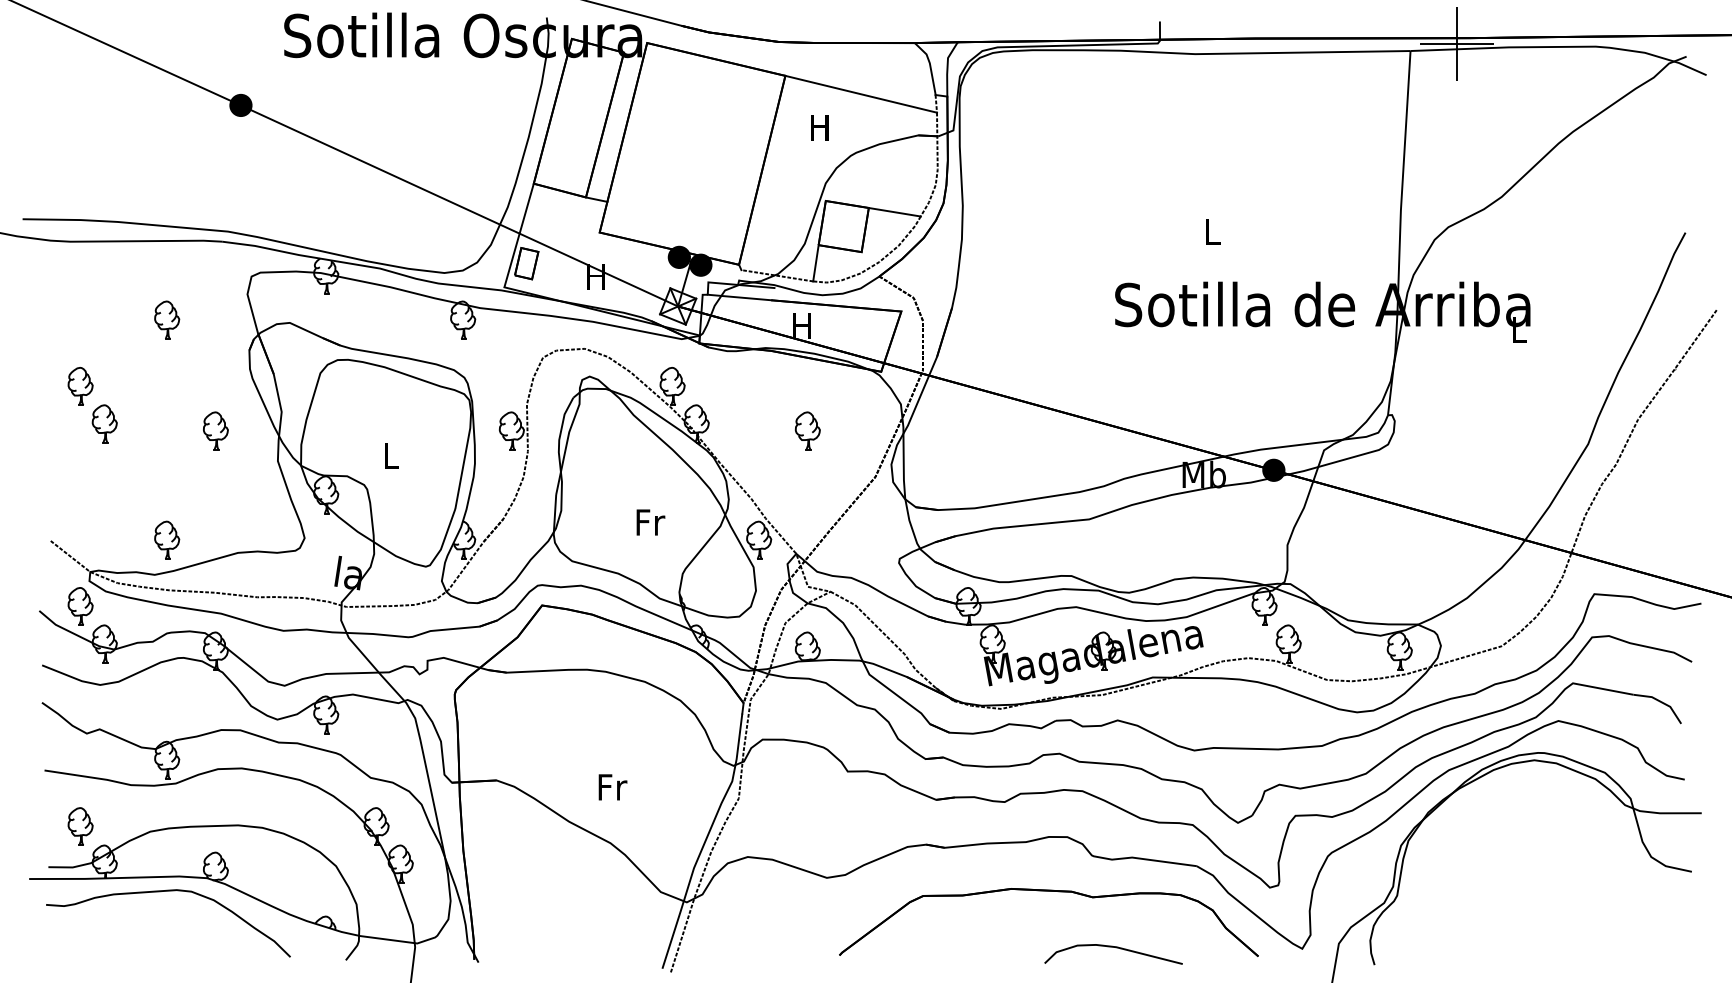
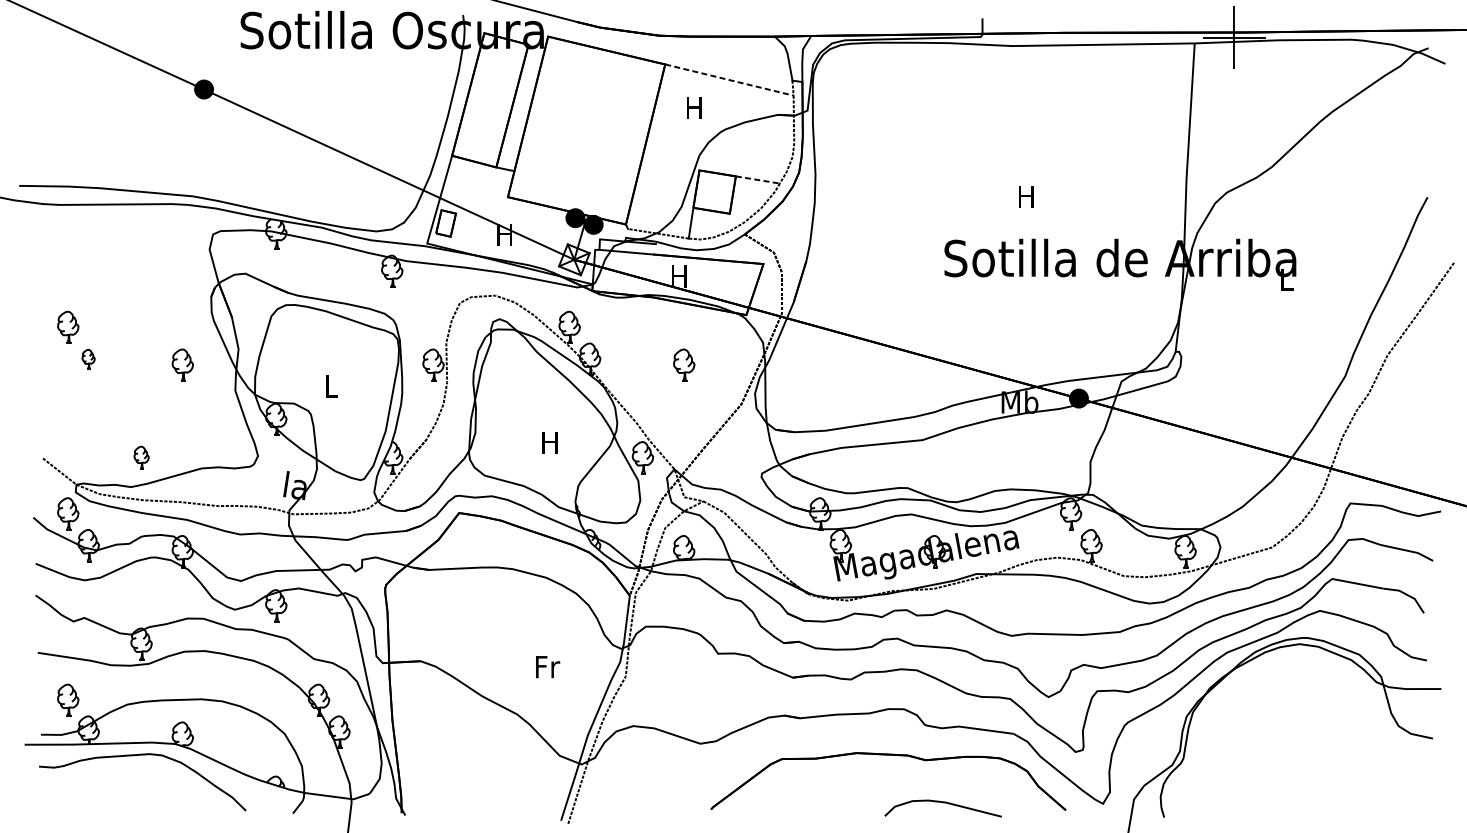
line: (861, 94) -> (729, 80), solid -> dashed
line: (895, 212) -> (758, 180), solid -> dashed
text: (1211, 231) -> (1026, 196), L -> H
part: (167, 319) -> (141, 270), removed
part: (104, 423) -> (88, 358), size x0.6
text: (650, 522) -> (550, 442), Fr -> H
part: (167, 539) -> (141, 457), size x0.7
text: (612, 787) -> (547, 667), moved

